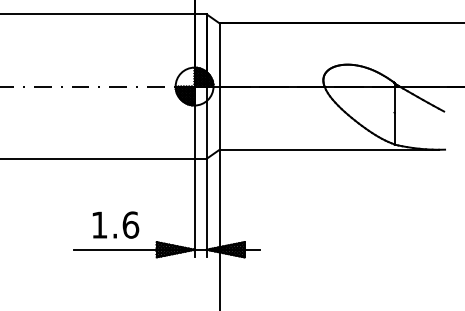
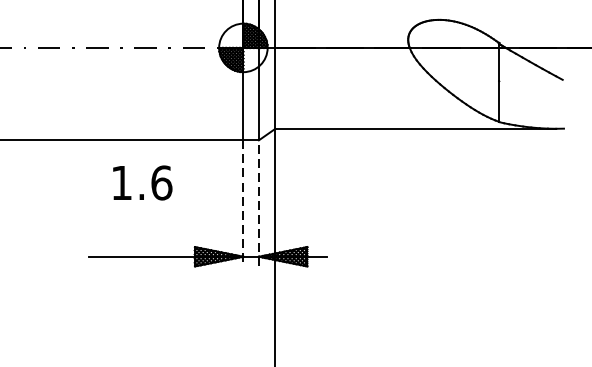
line: (206, 207) -> (258, 202), solid -> dashed
line: (194, 208) -> (243, 203), solid -> dashed
text: (115, 224) -> (142, 182), moved

